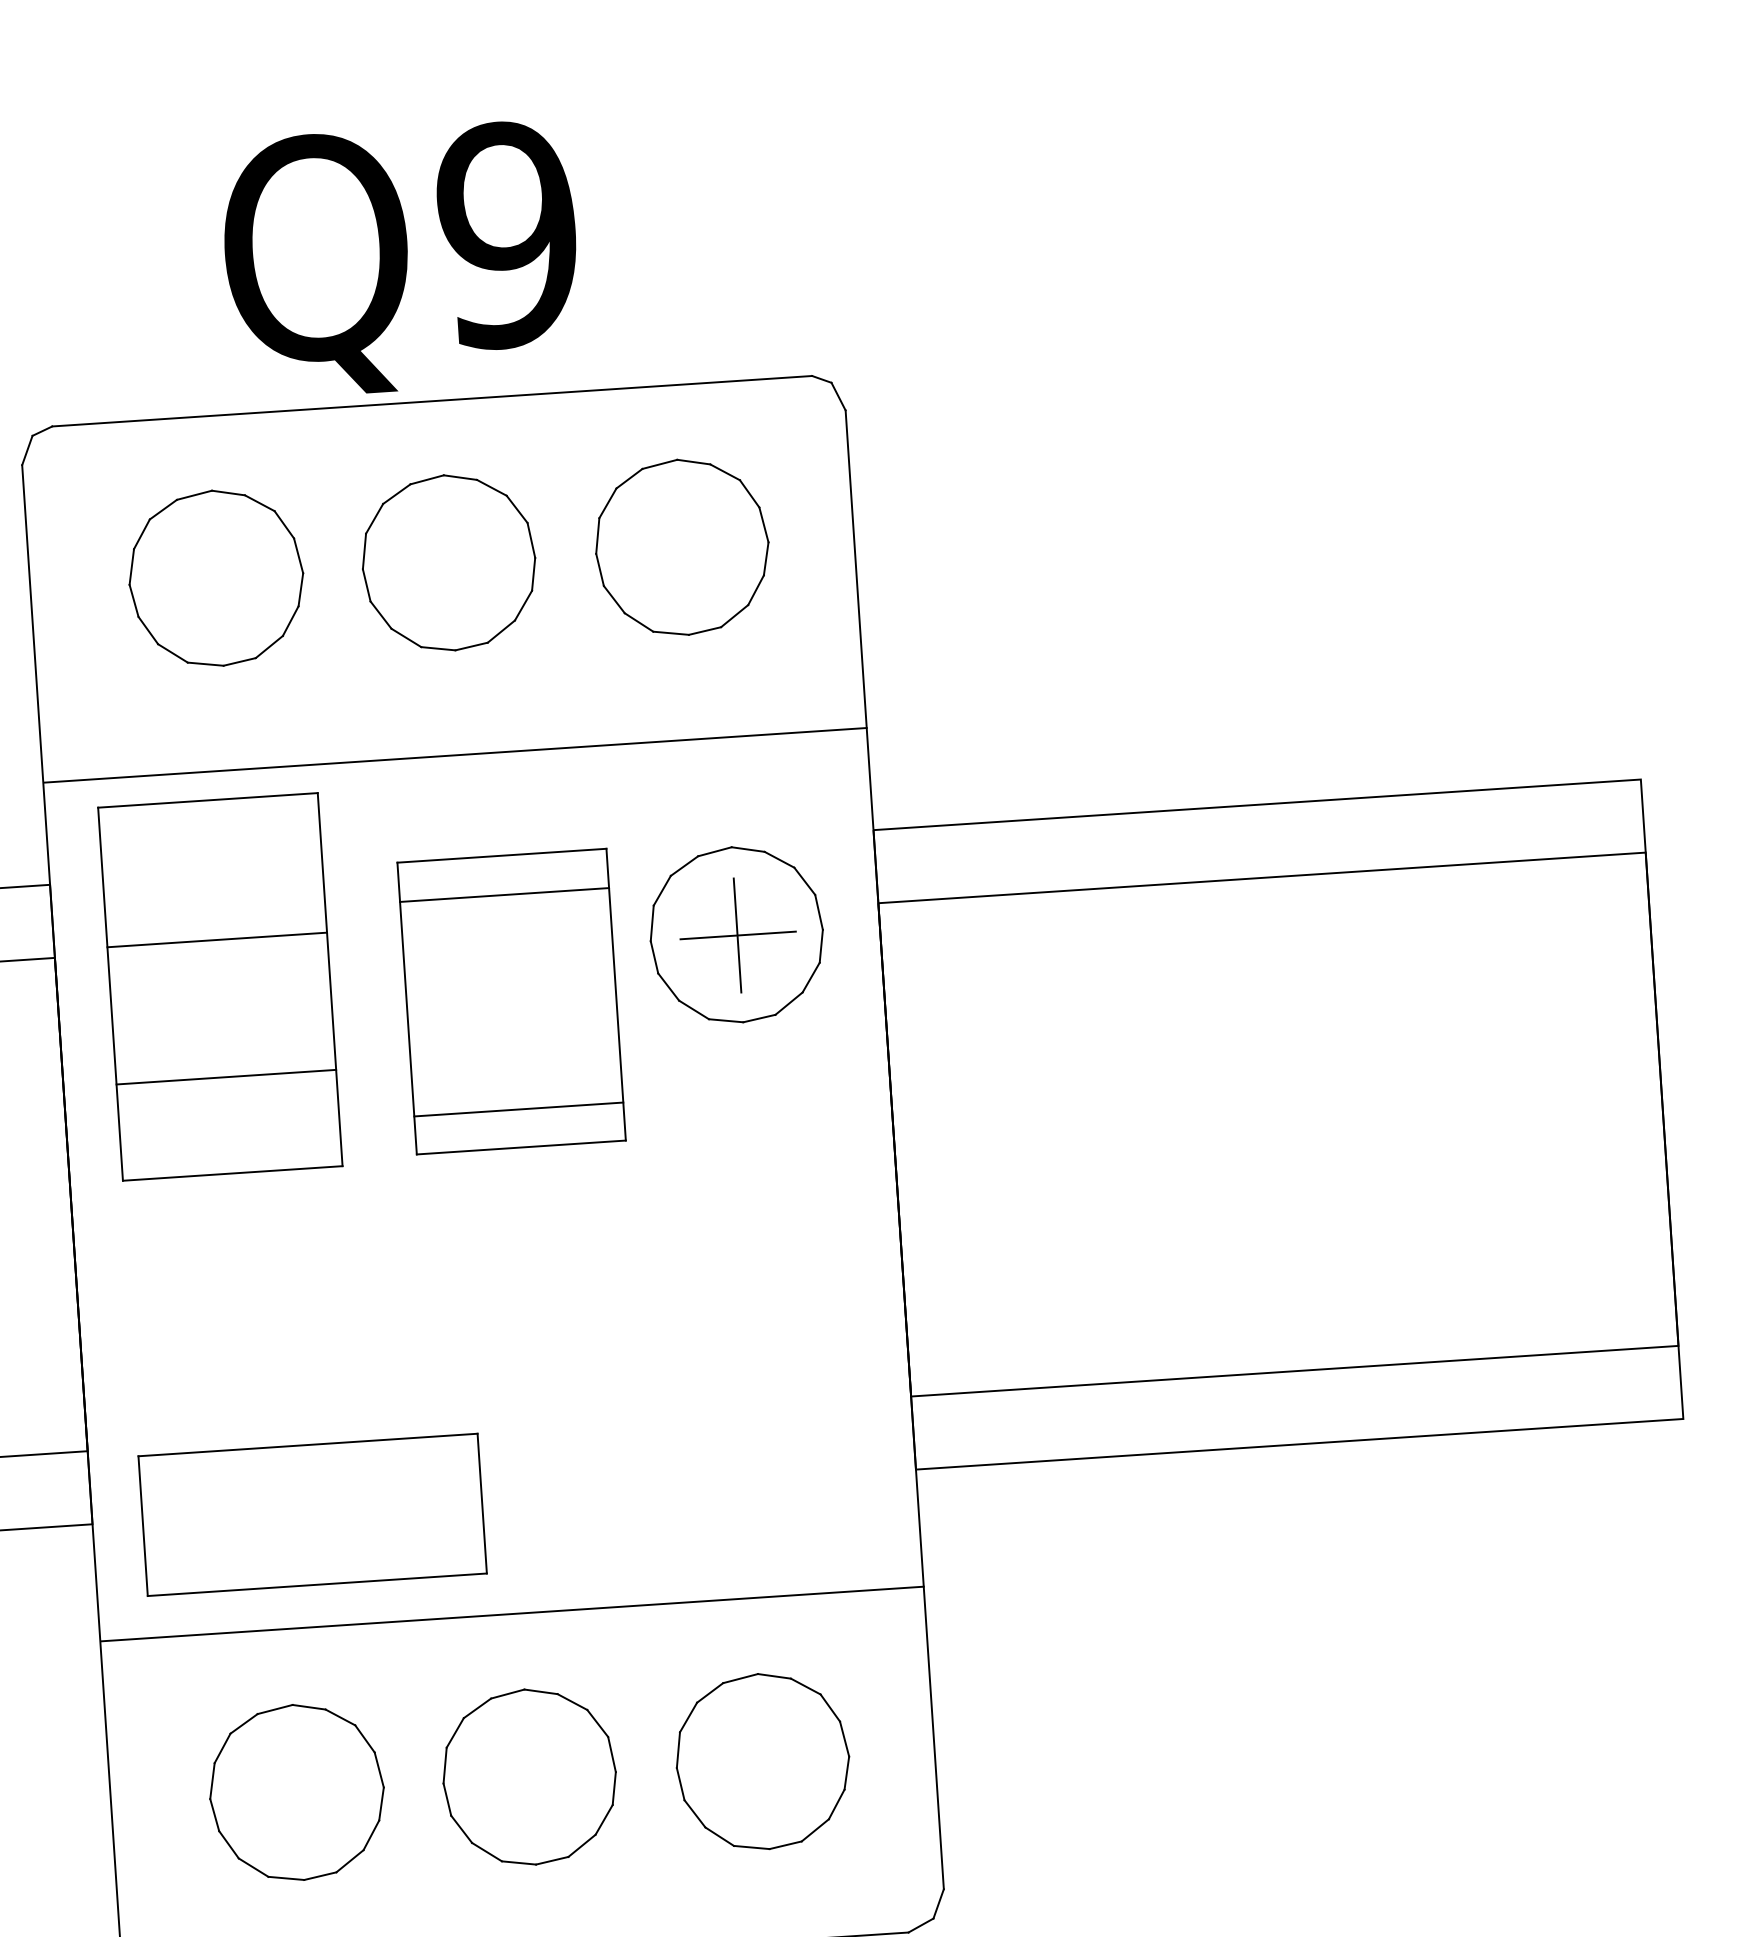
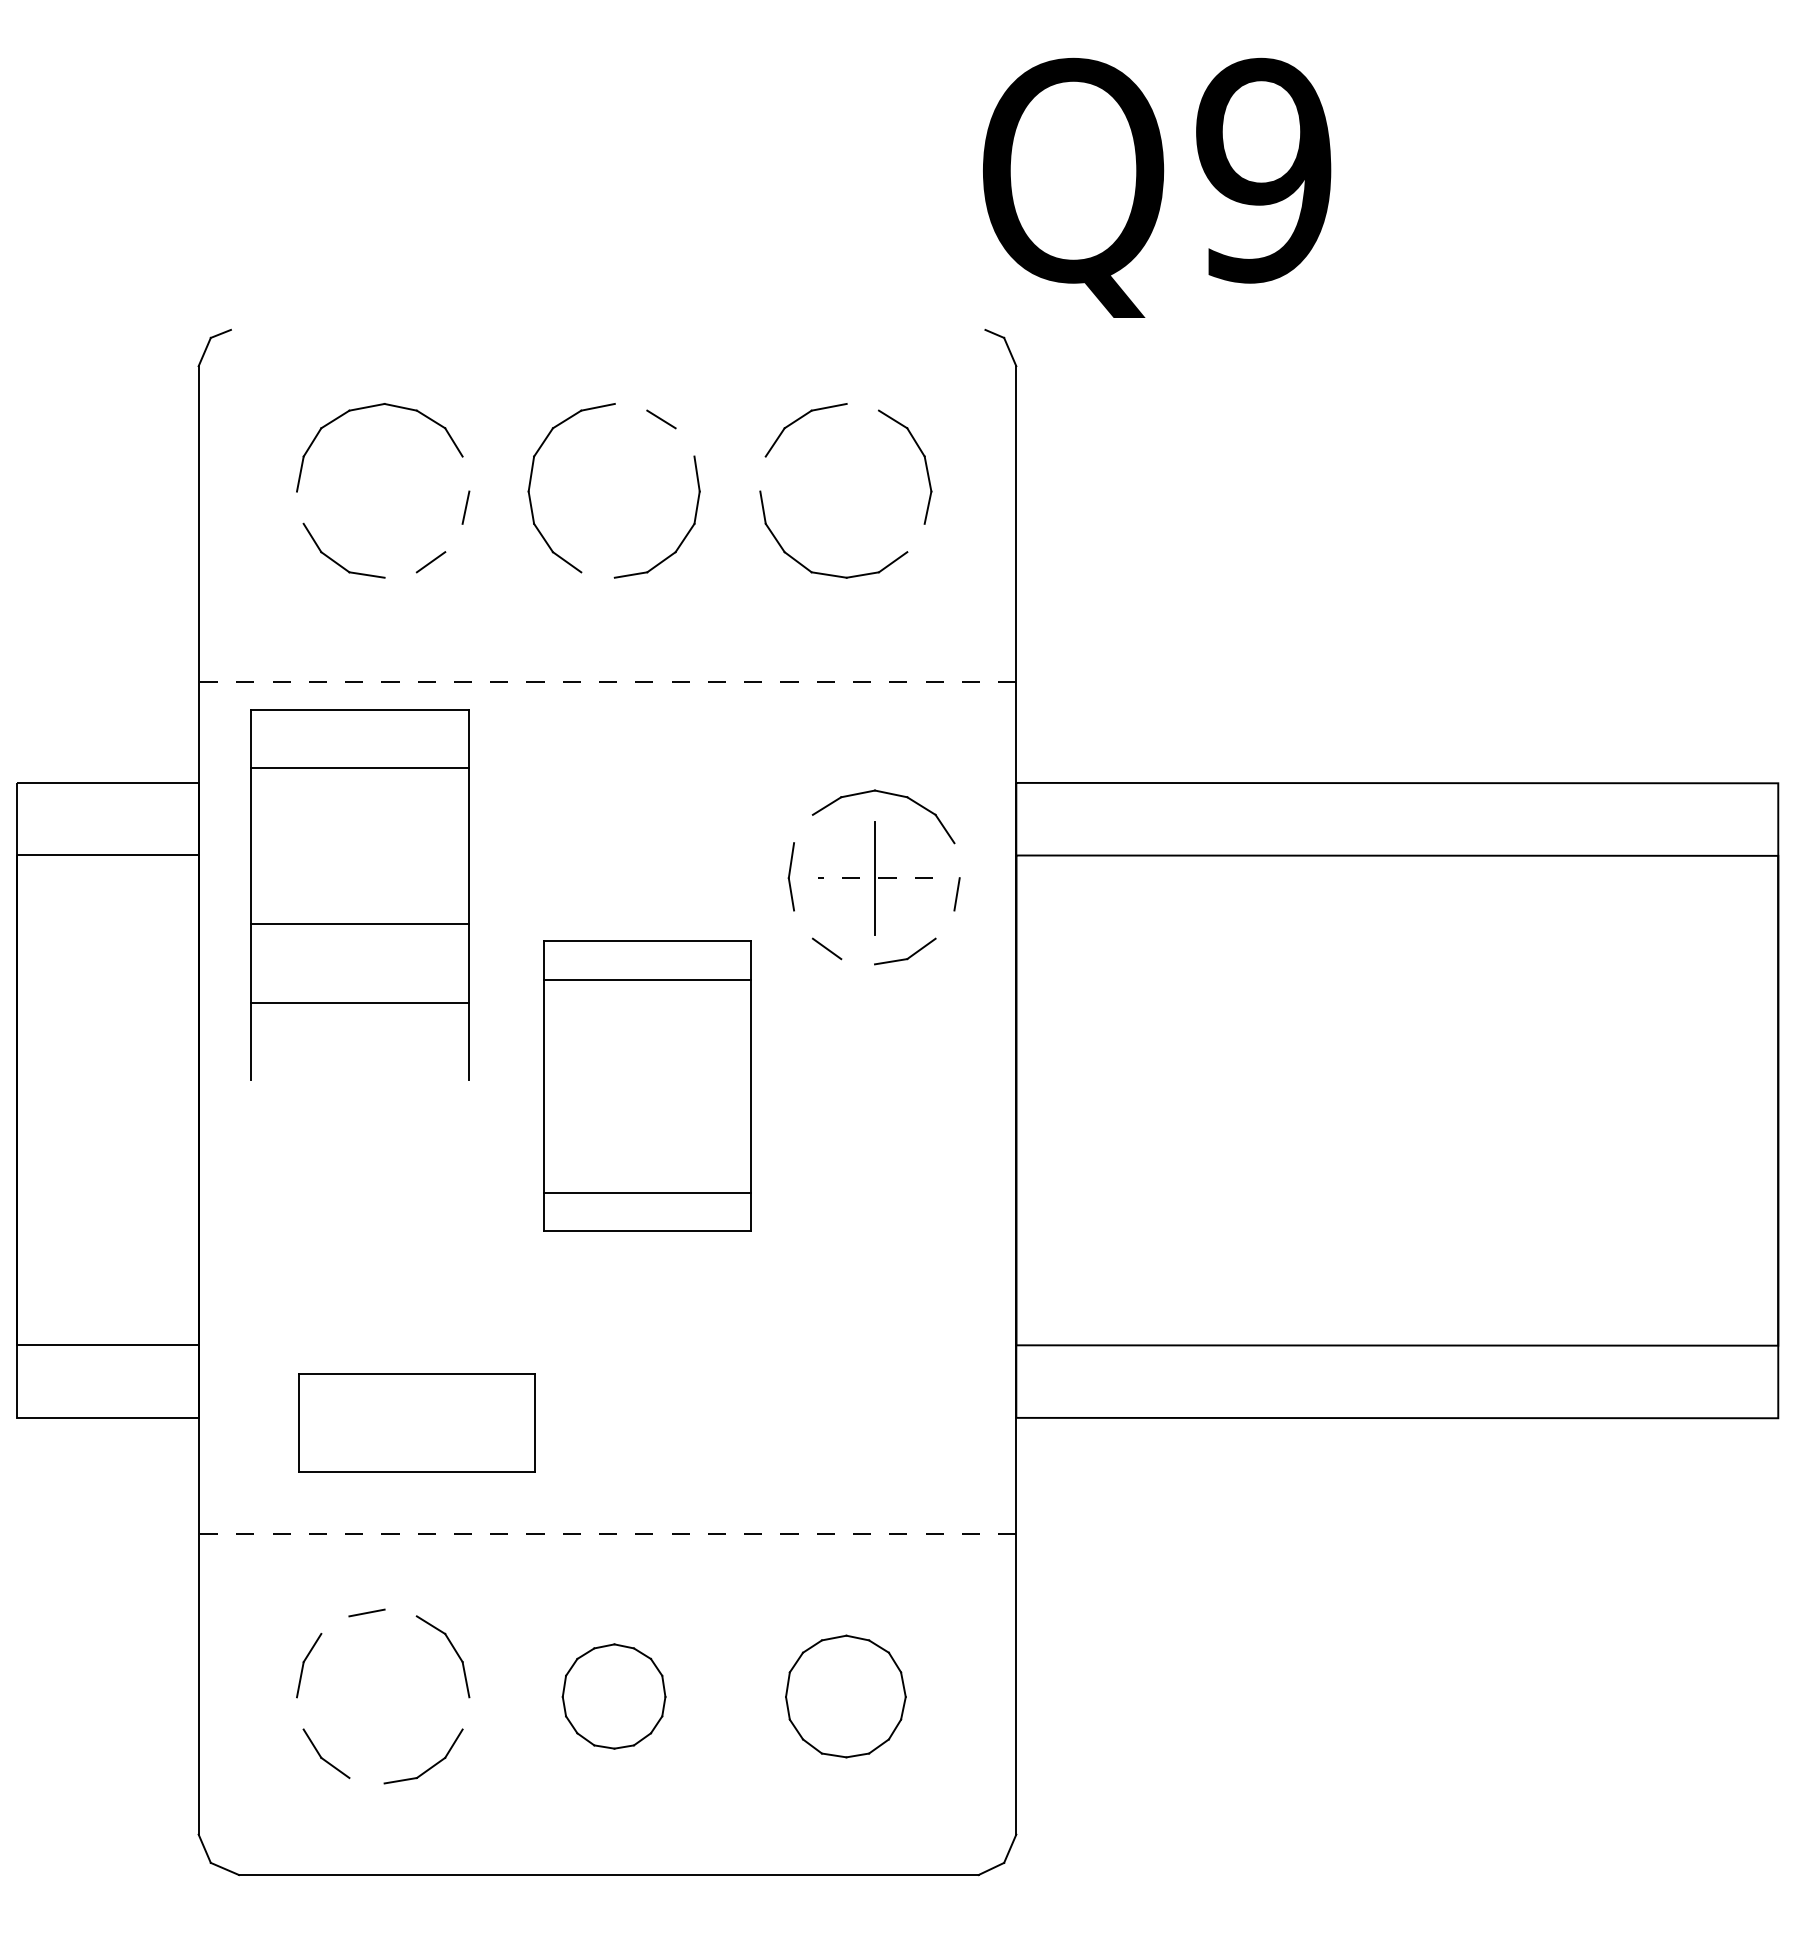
text: (401, 259) -> (1157, 187), moved
line: (431, 400) -> (607, 329), removed
line: (693, 461) -> (862, 406), removed
line: (459, 476) -> (630, 406), removed
line: (516, 509) -> (684, 442), removed
line: (597, 535) -> (762, 473), removed
line: (298, 555) -> (465, 473), removed
line: (755, 589) -> (915, 537), removed
line: (134, 600) -> (300, 507), removed
line: (290, 620) -> (453, 537), removed
line: (437, 648) -> (597, 574), removed
line: (239, 661) -> (400, 574), removed
line: (455, 755) -> (607, 681), solid -> dashed
line: (662, 890) -> (803, 828), removed
line: (818, 912) -> (956, 860), removed
line: (738, 935) -> (875, 878), solid -> dashed
line: (217, 940) -> (360, 768), moved
line: (810, 977) -> (944, 924), removed
line: (668, 986) -> (803, 924), removed
part: (511, 1001) -> (647, 1085), moved
line: (725, 1020) -> (857, 961), removed
line: (226, 1076) -> (360, 923), moved
line: (232, 1173) -> (360, 1003), moved
part: (312, 1514) -> (416, 1422), size x0.7
line: (512, 1614) -> (607, 1534), solid -> dashed
line: (308, 1706) -> (400, 1612), removed
line: (244, 1723) -> (335, 1624), removed
part: (762, 1761) -> (845, 1696), size x0.7
part: (528, 1777) -> (613, 1696), size x0.6
line: (381, 1804) -> (465, 1713), removed
line: (214, 1815) -> (300, 1713), removed
line: (285, 1878) -> (366, 1780), removed

